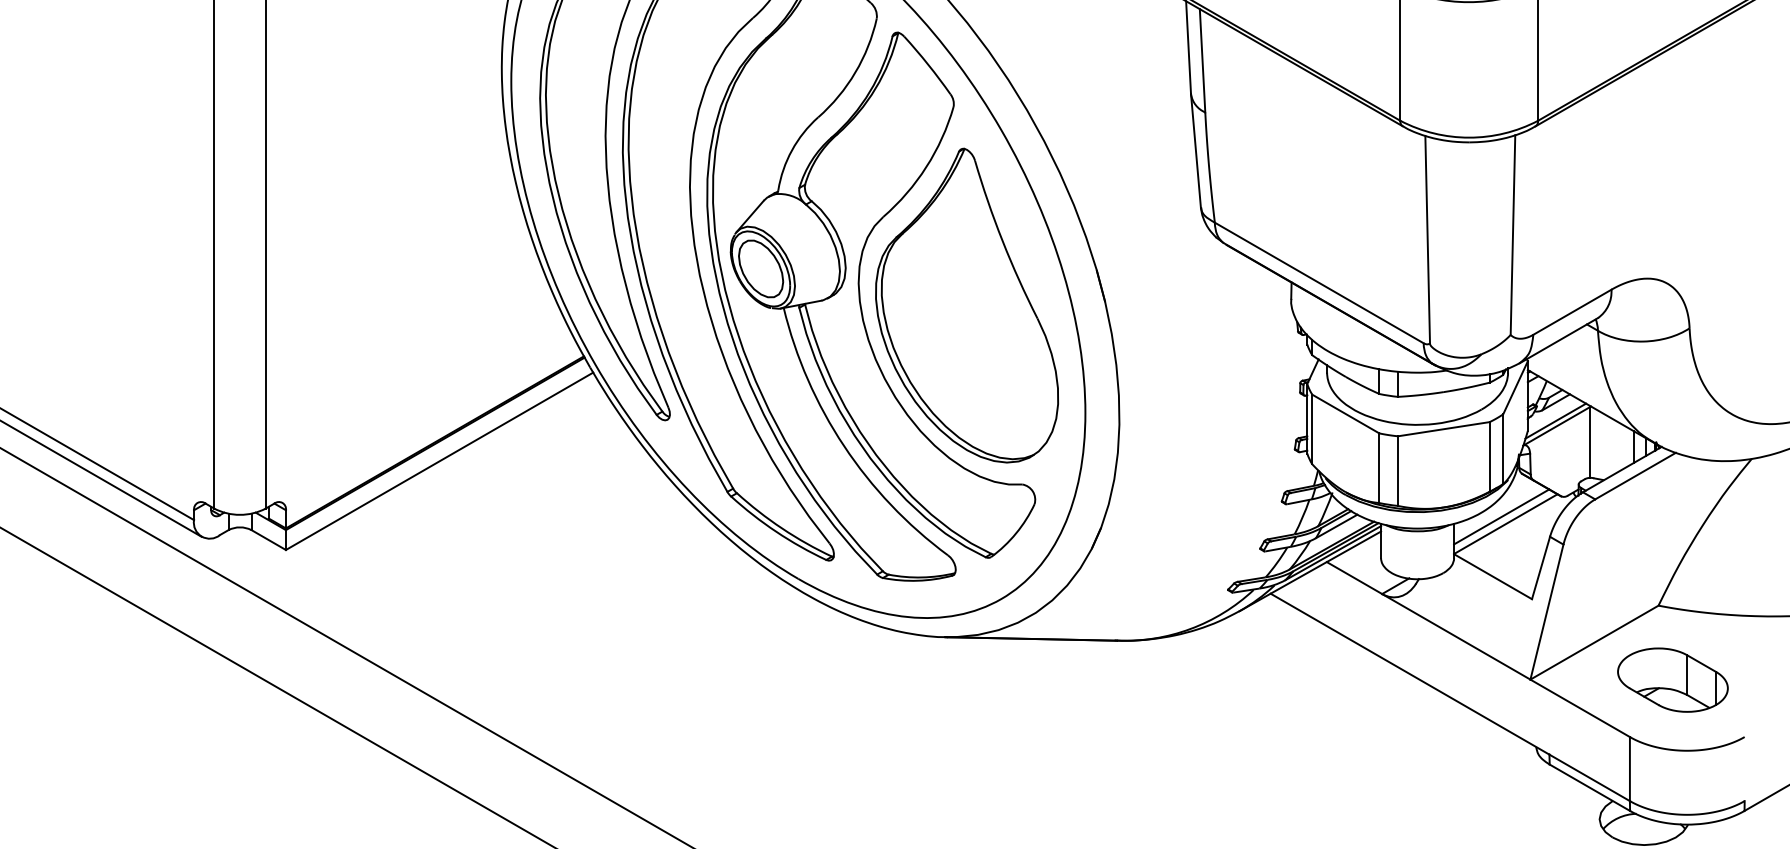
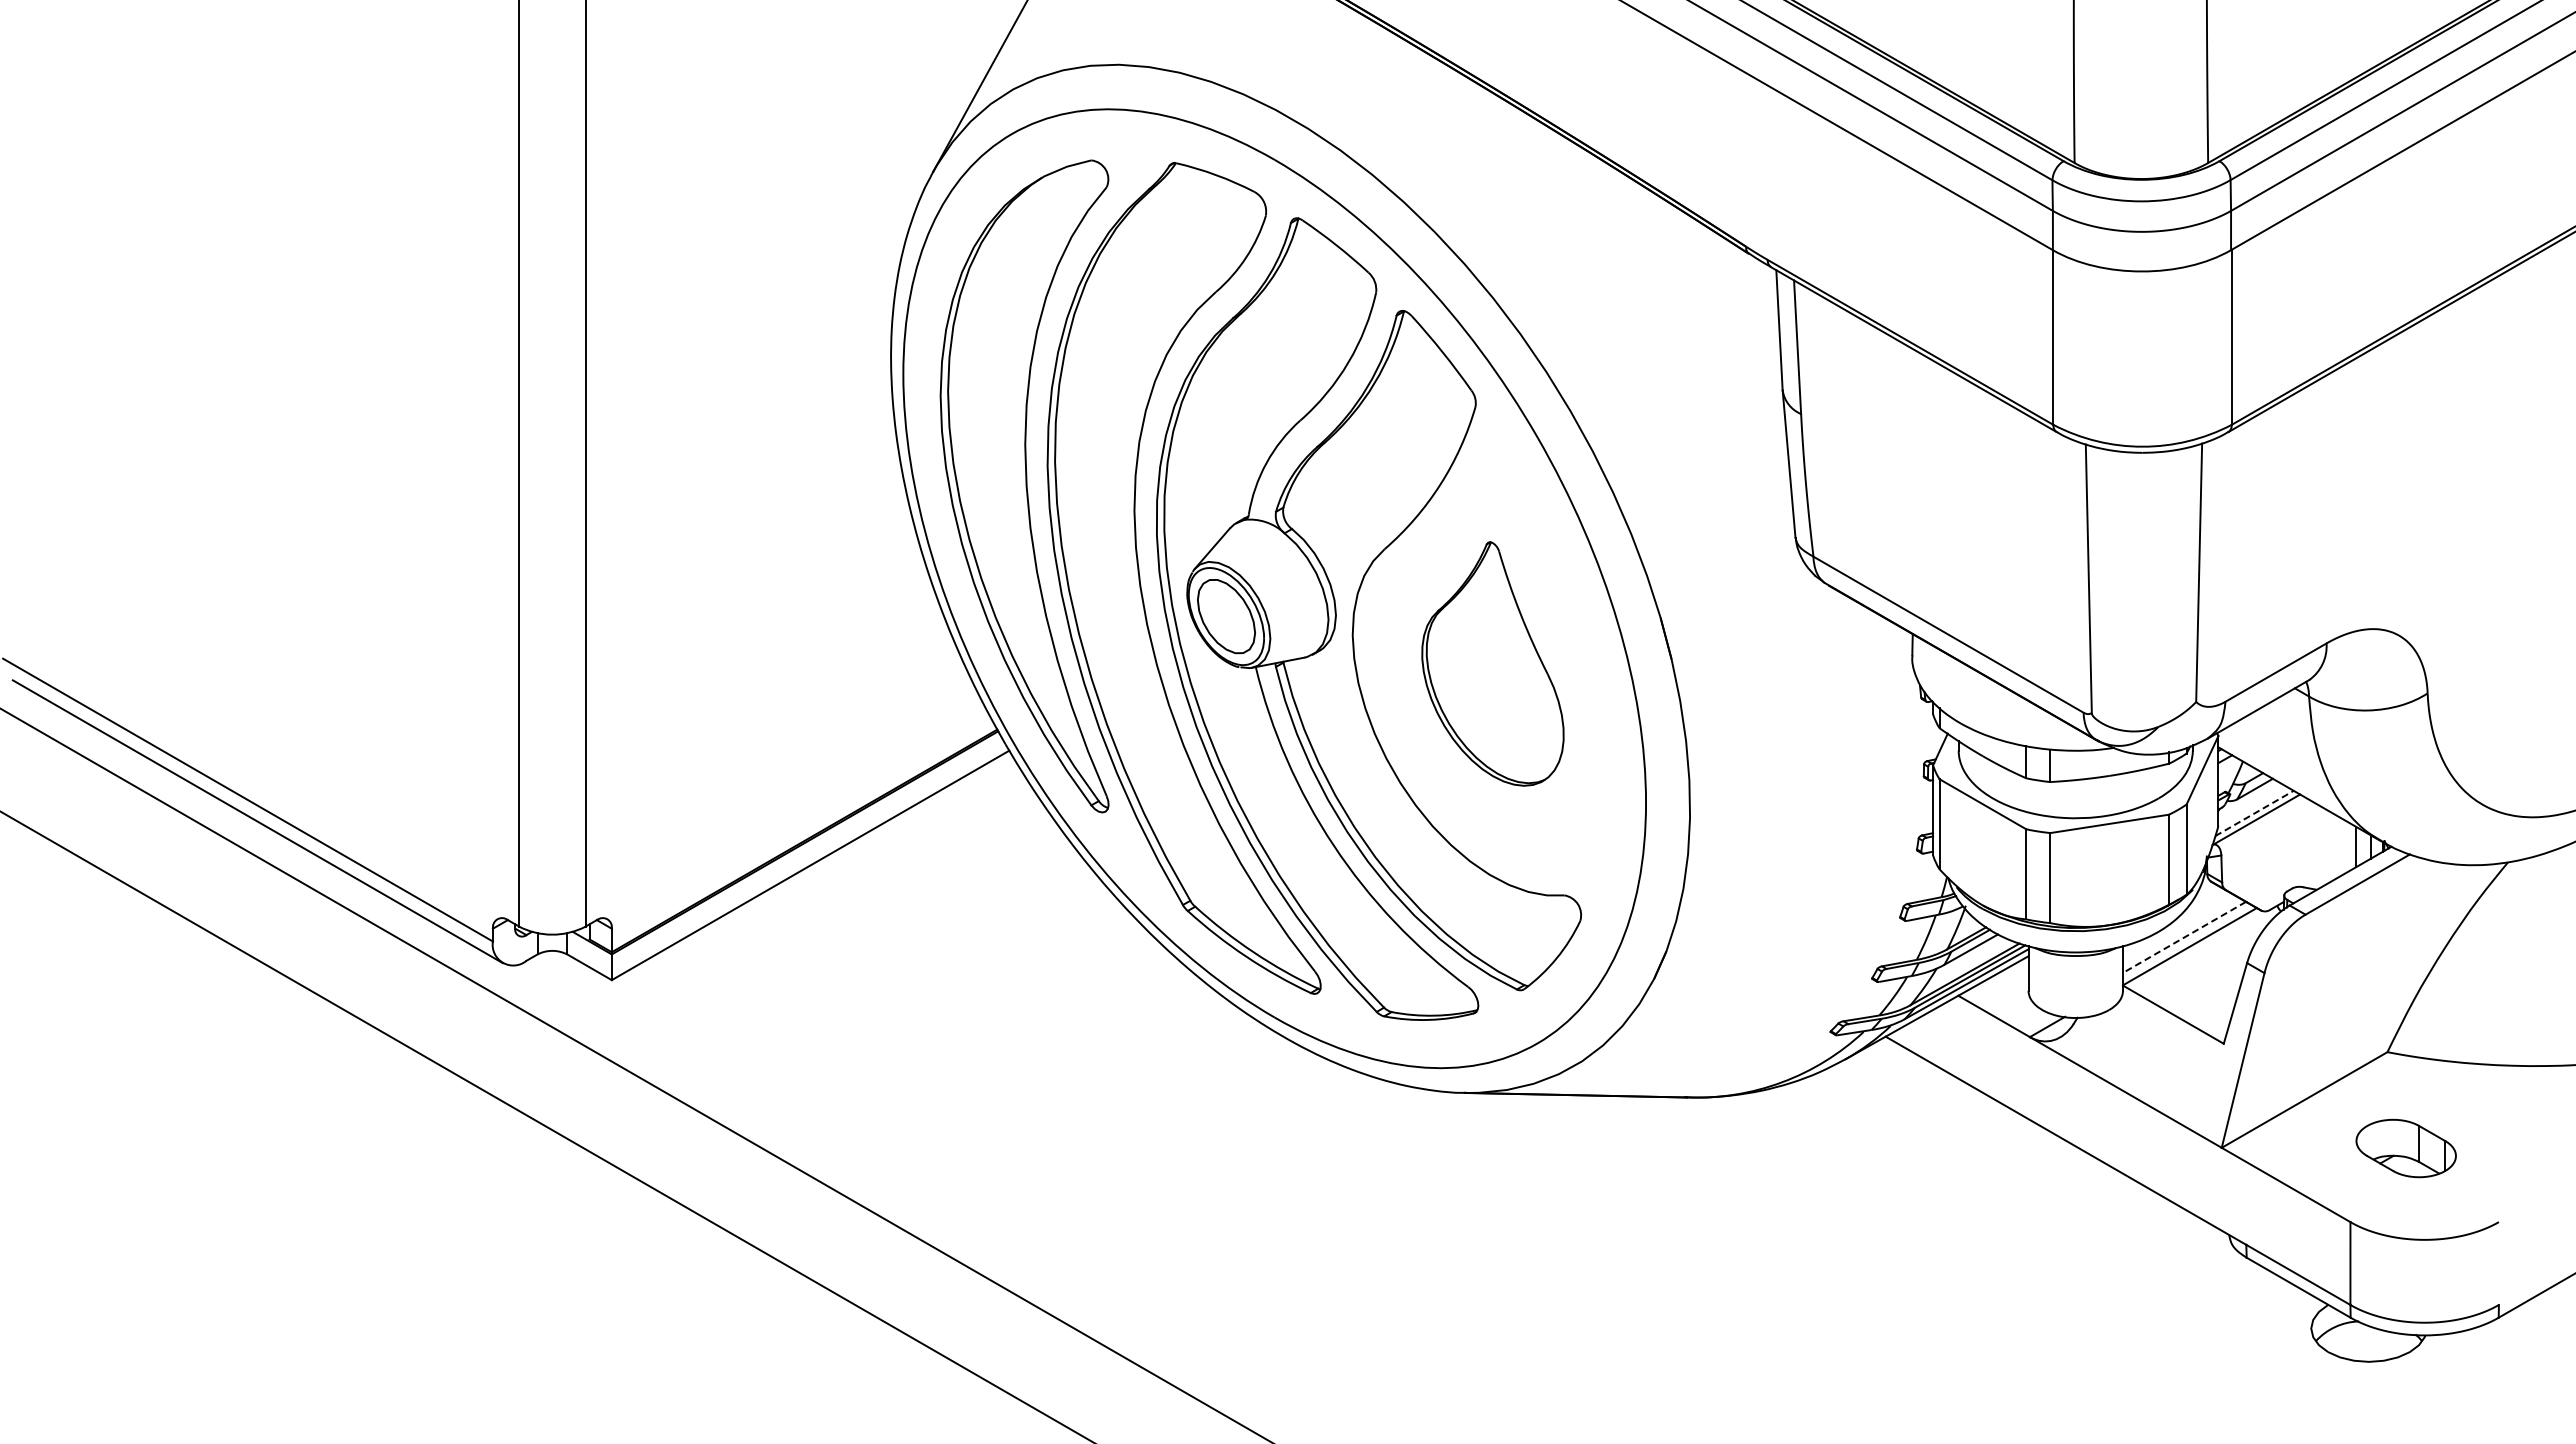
part: (966, 305) -> (1492, 663), size x0.6
line: (1555, 421) -> (2254, 813), solid -> dashed
line: (1589, 442) -> (2298, 840), removed
line: (1501, 517) -> (2184, 937), solid -> dashed
part: (1673, 680) -> (2406, 1148), size x0.7

